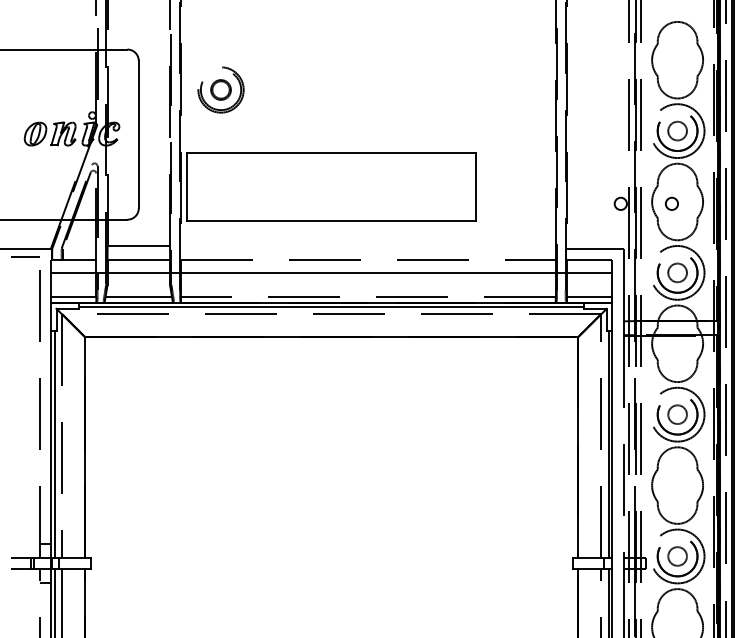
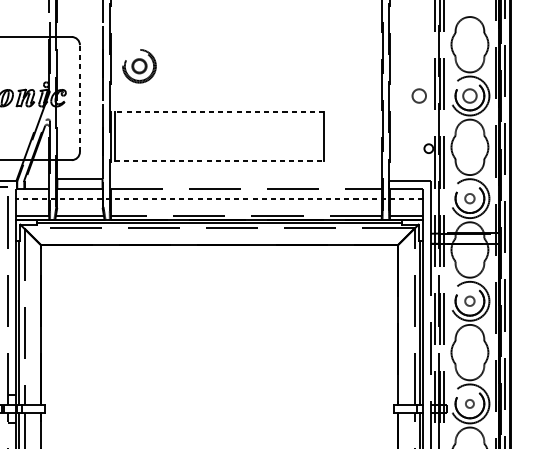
circle: (607, 130) -> (419, 95), added
line: (138, 134) -> (79, 98), solid -> dashed
line: (331, 152) -> (219, 111), solid -> dashed
circle: (671, 203) -> (465, 148), removed
line: (331, 220) -> (219, 160), solid -> dashed
line: (331, 272) -> (219, 198), solid -> dashed
circle: (677, 272) -> (469, 198), size x0.7
circle: (677, 414) -> (469, 301), size x0.7
circle: (677, 556) -> (469, 403), size x0.6

